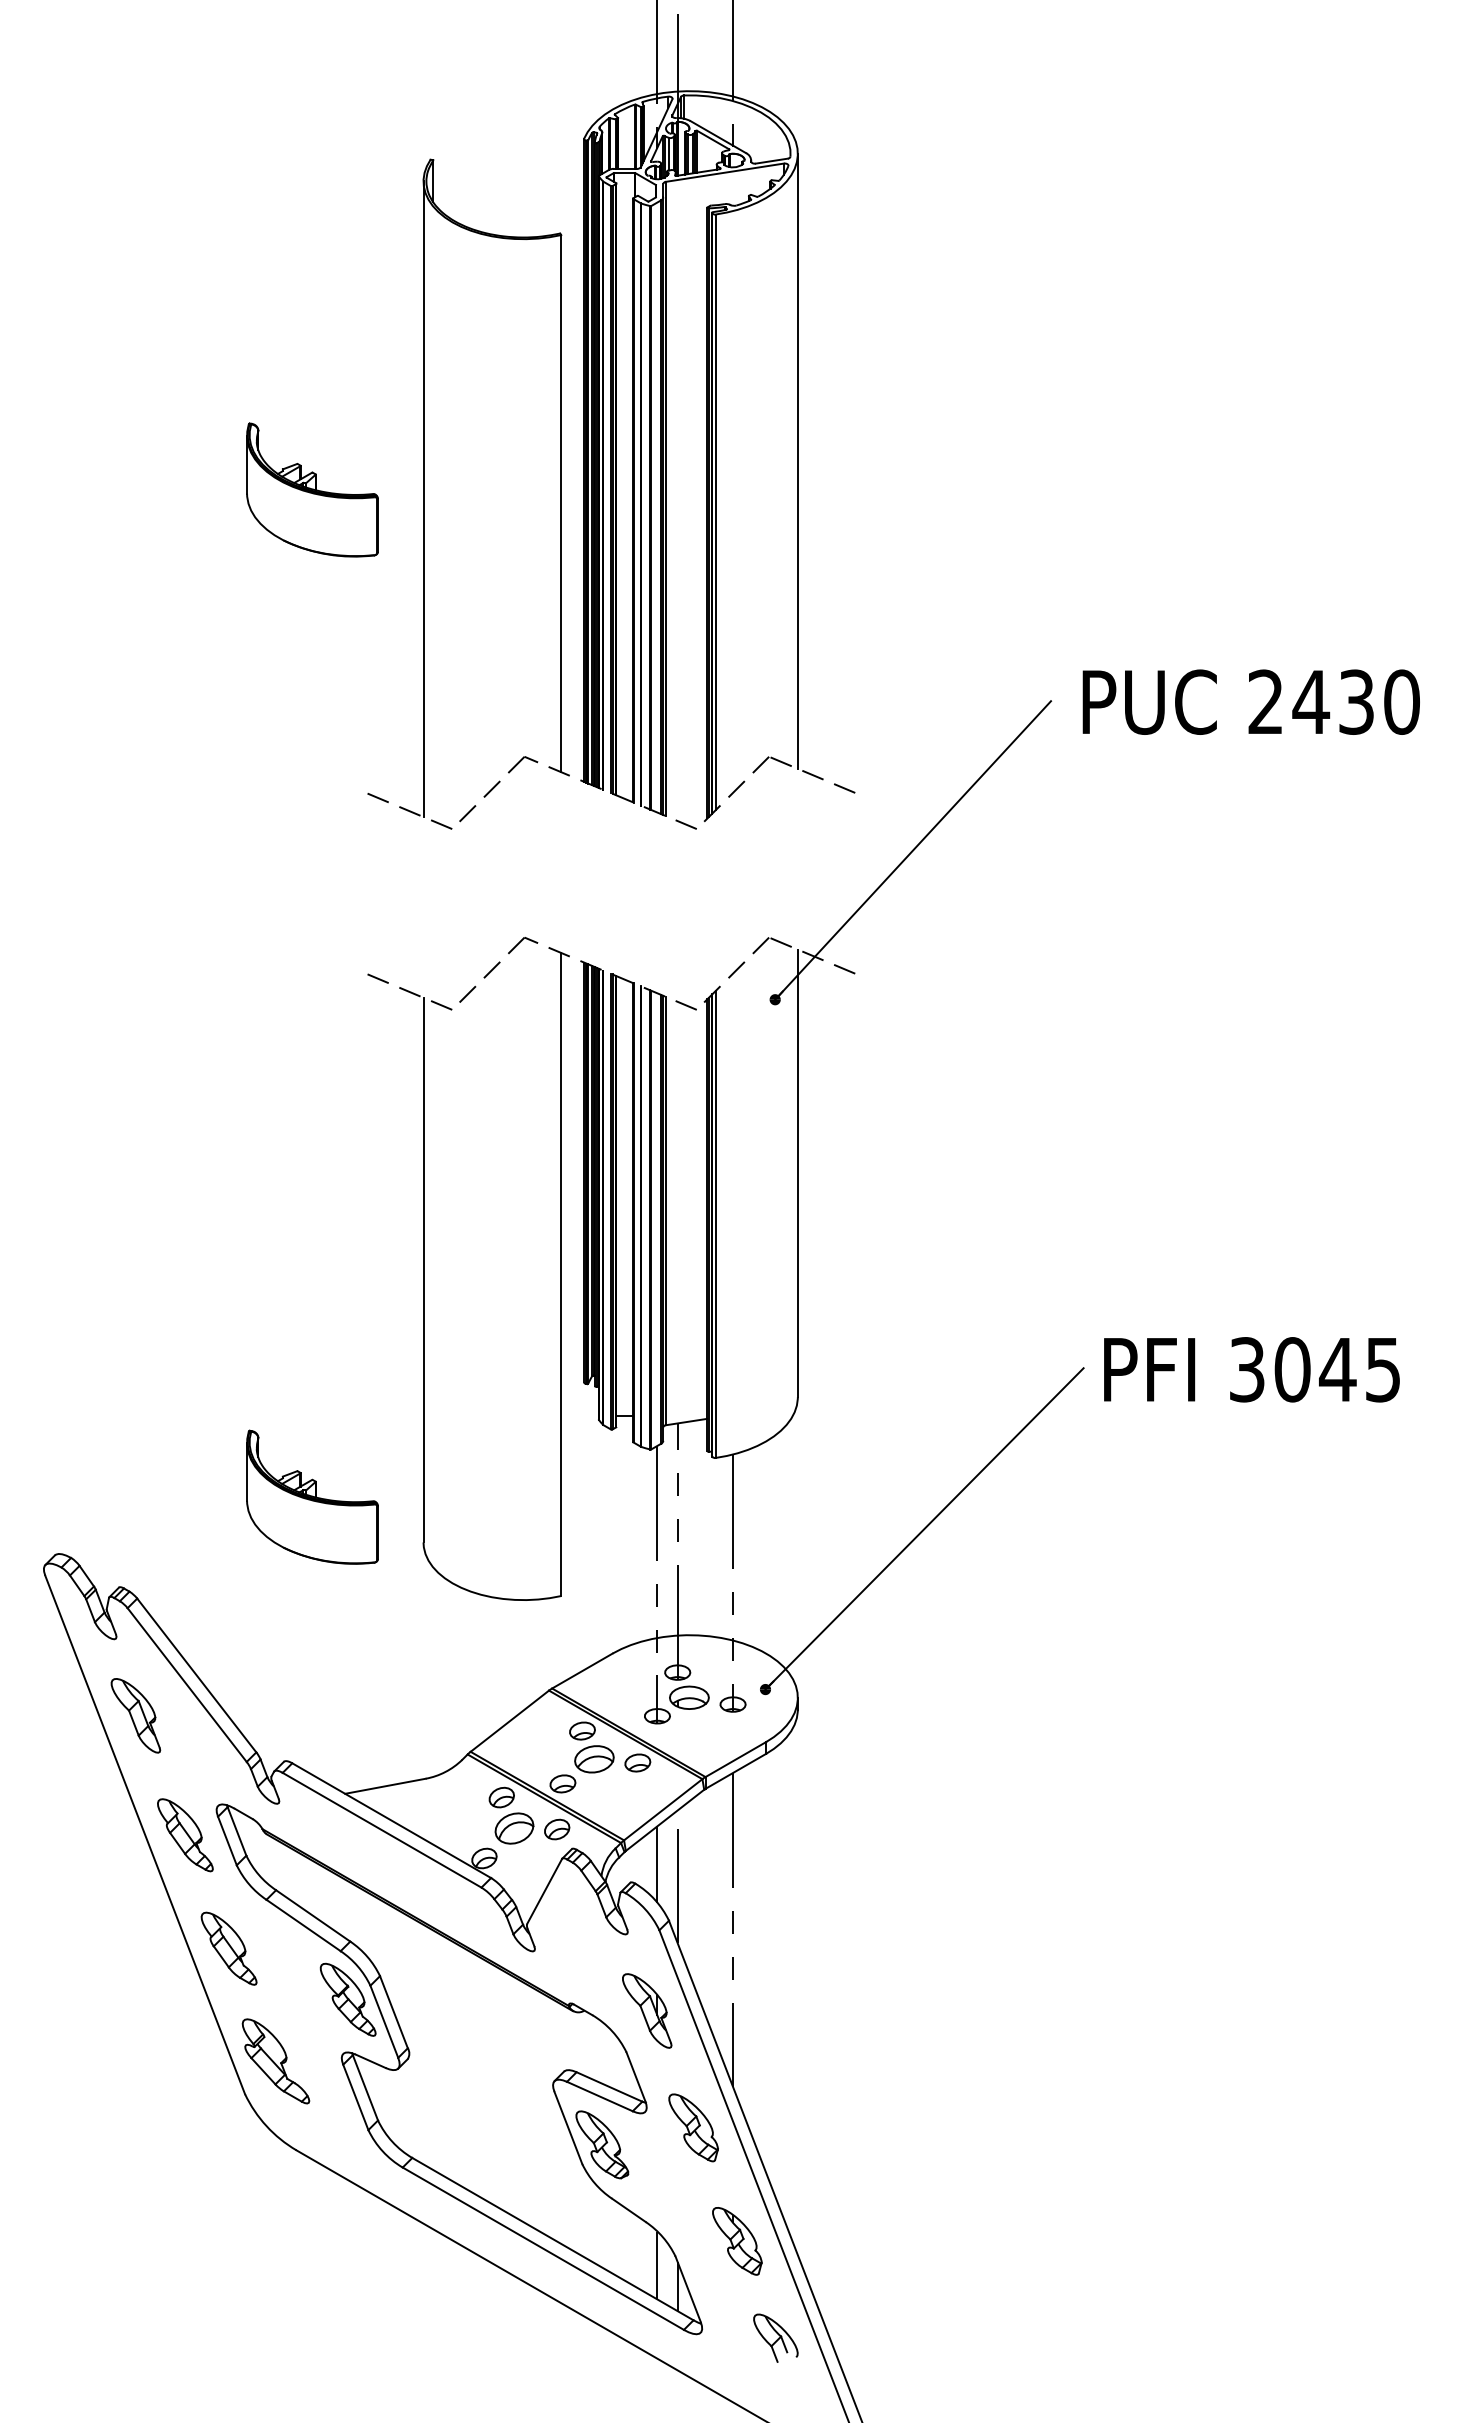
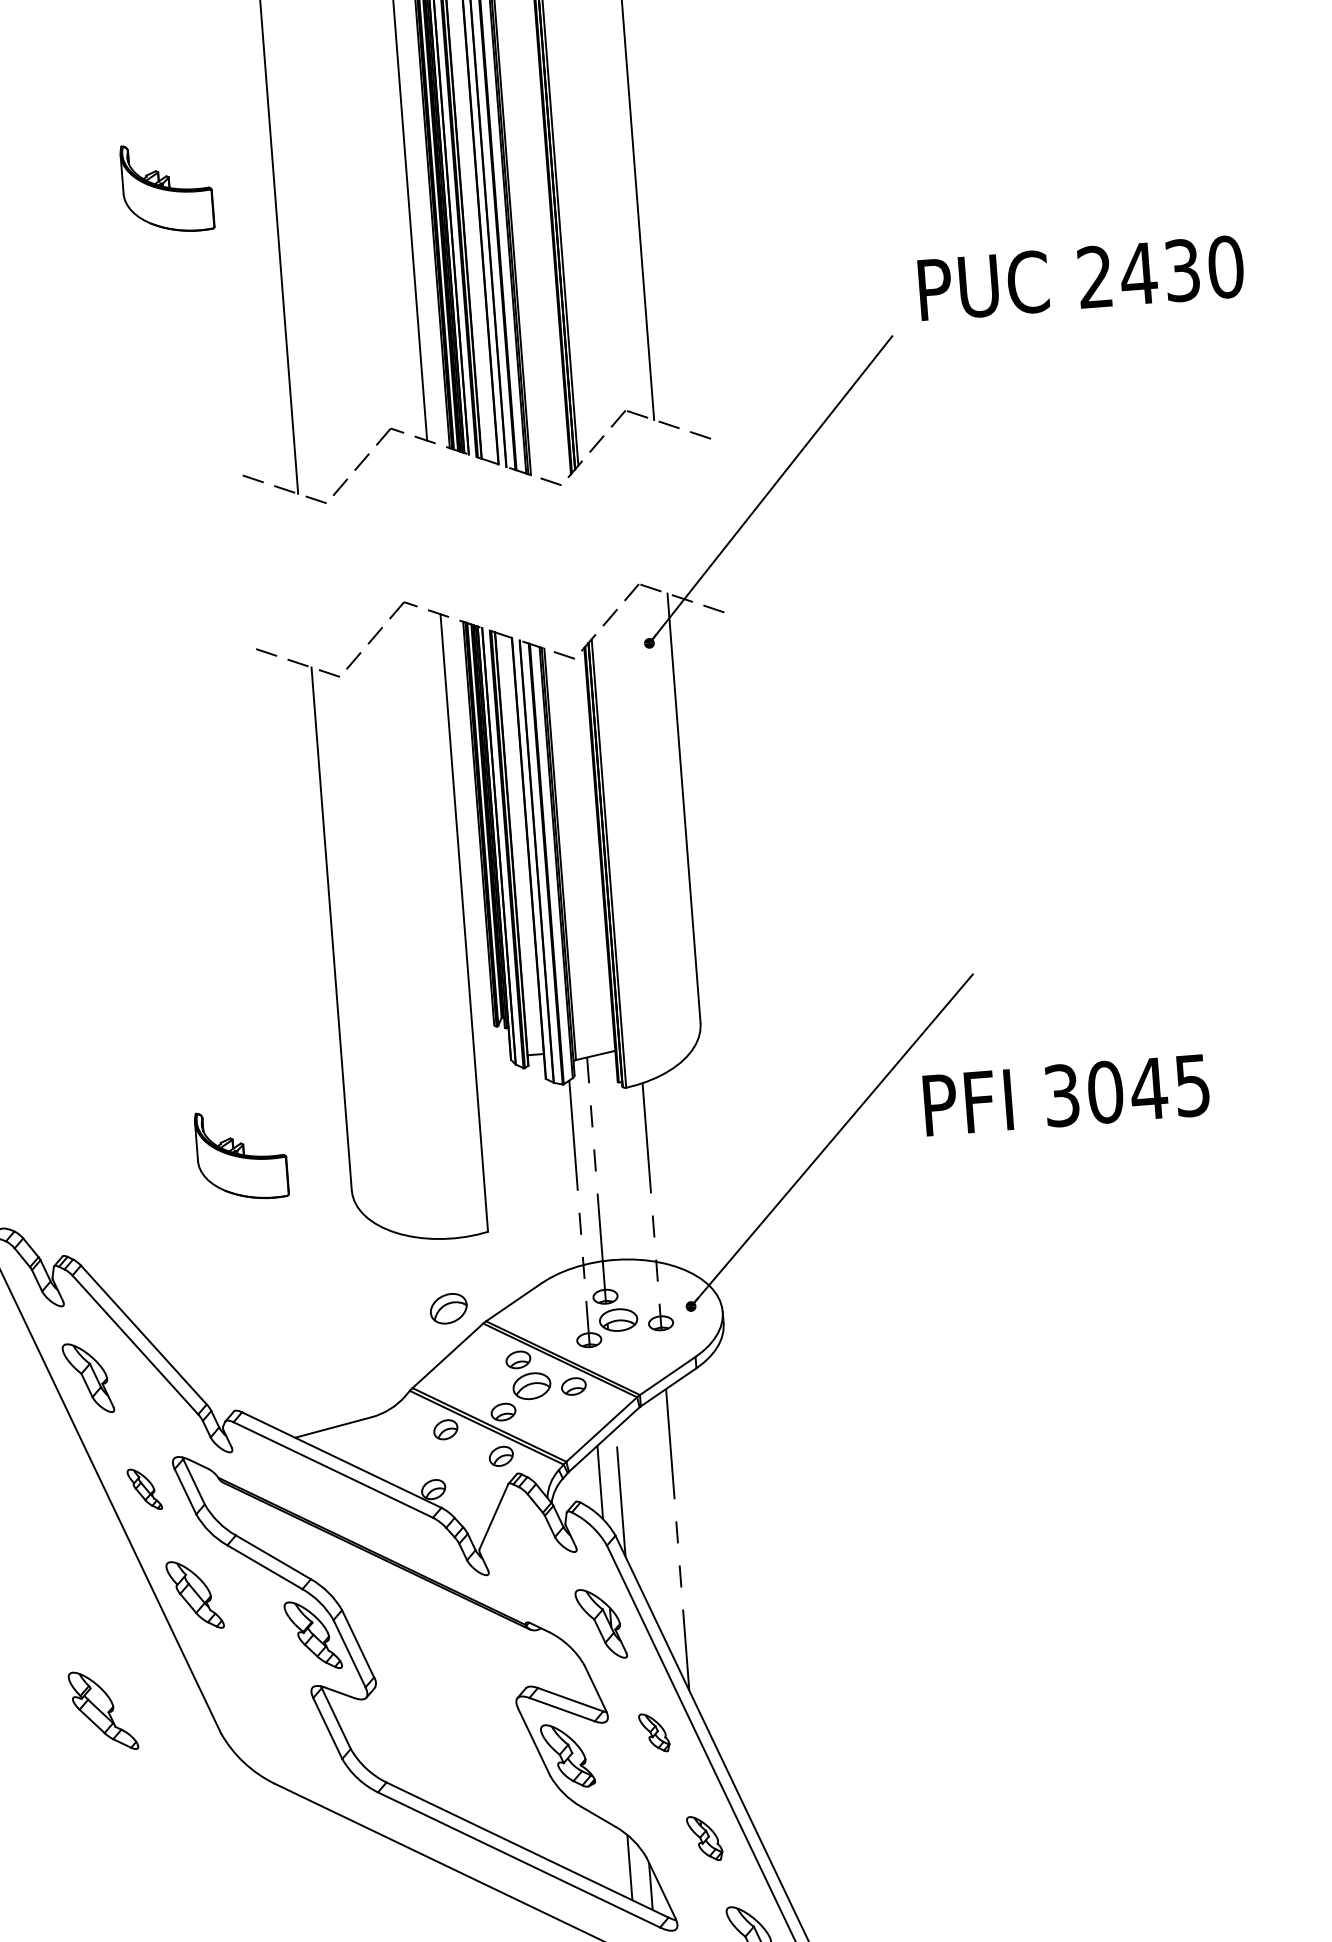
part: (312, 489) -> (167, 187), size x0.7
text: (1250, 701) -> (1080, 277), moved
text: (1251, 1369) -> (1066, 1095), moved
part: (312, 1496) -> (241, 1154), size x0.7
part: (514, 1828) -> (448, 1308), moved
part: (185, 1835) -> (144, 1489), size x0.6
part: (275, 2061) -> (102, 1711), moved
part: (693, 2127) -> (654, 1732), size x0.6
part: (737, 2241) -> (704, 1838), size x0.7

